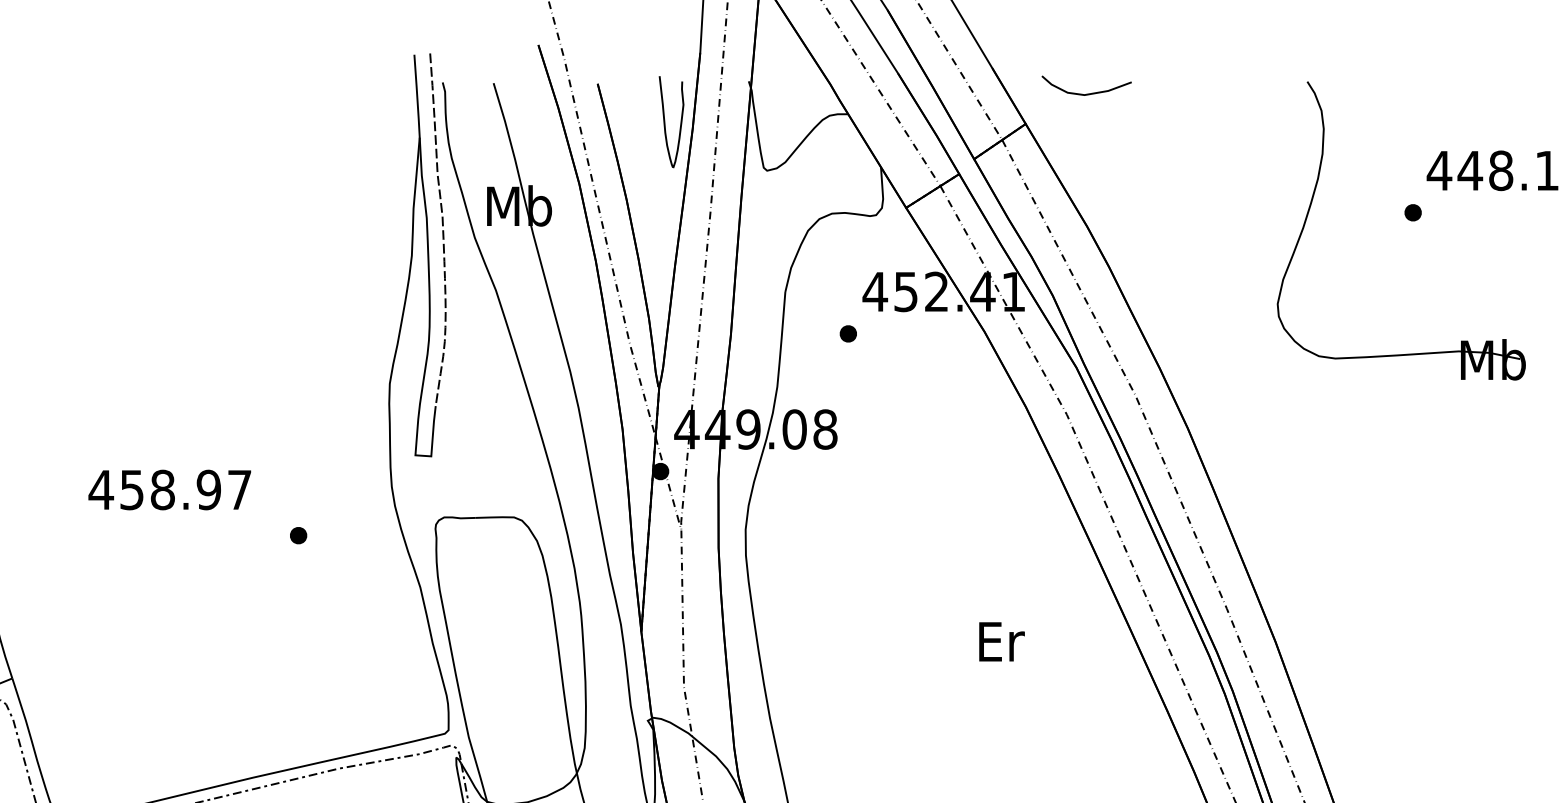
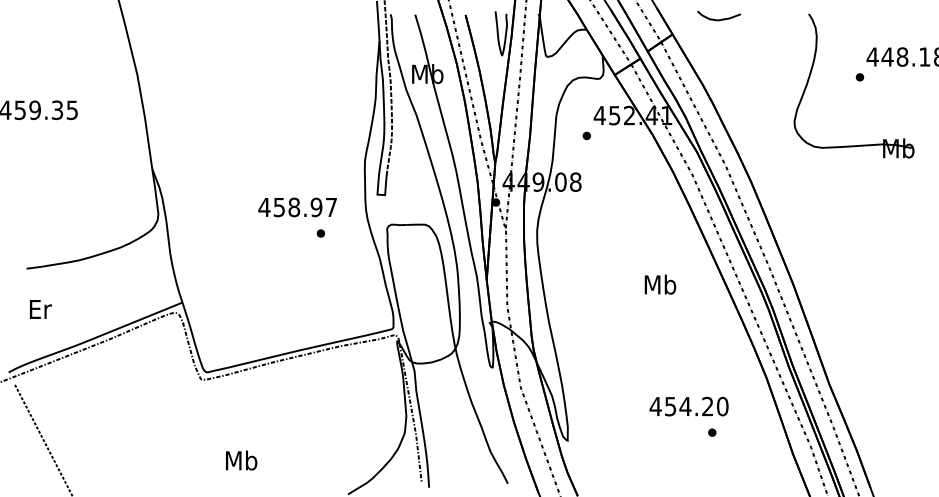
curve: (1085, 93) -> (718, 19), moved
text: (169, 490) -> (297, 207), moved
text: (1000, 641) -> (660, 284), Er -> Mb

